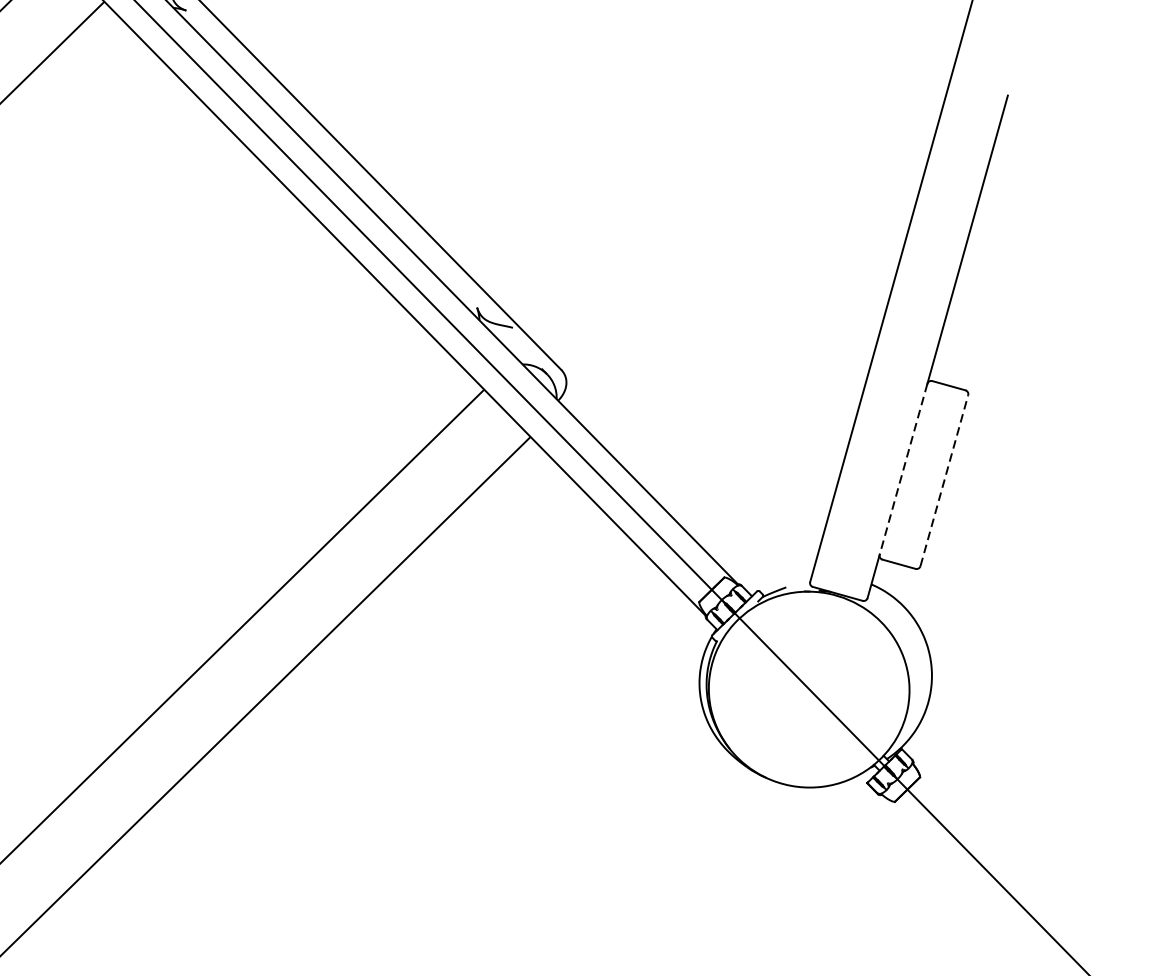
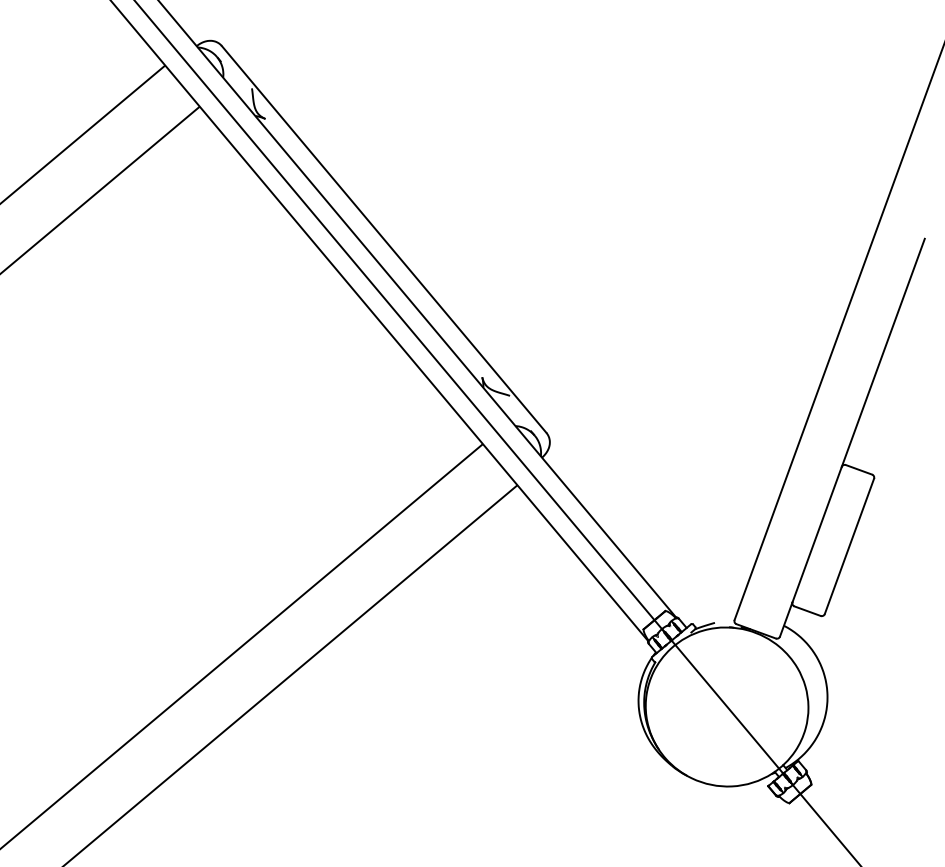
line: (903, 469) -> (817, 534), dashed -> solid
line: (944, 480) -> (849, 546), dashed -> solid

